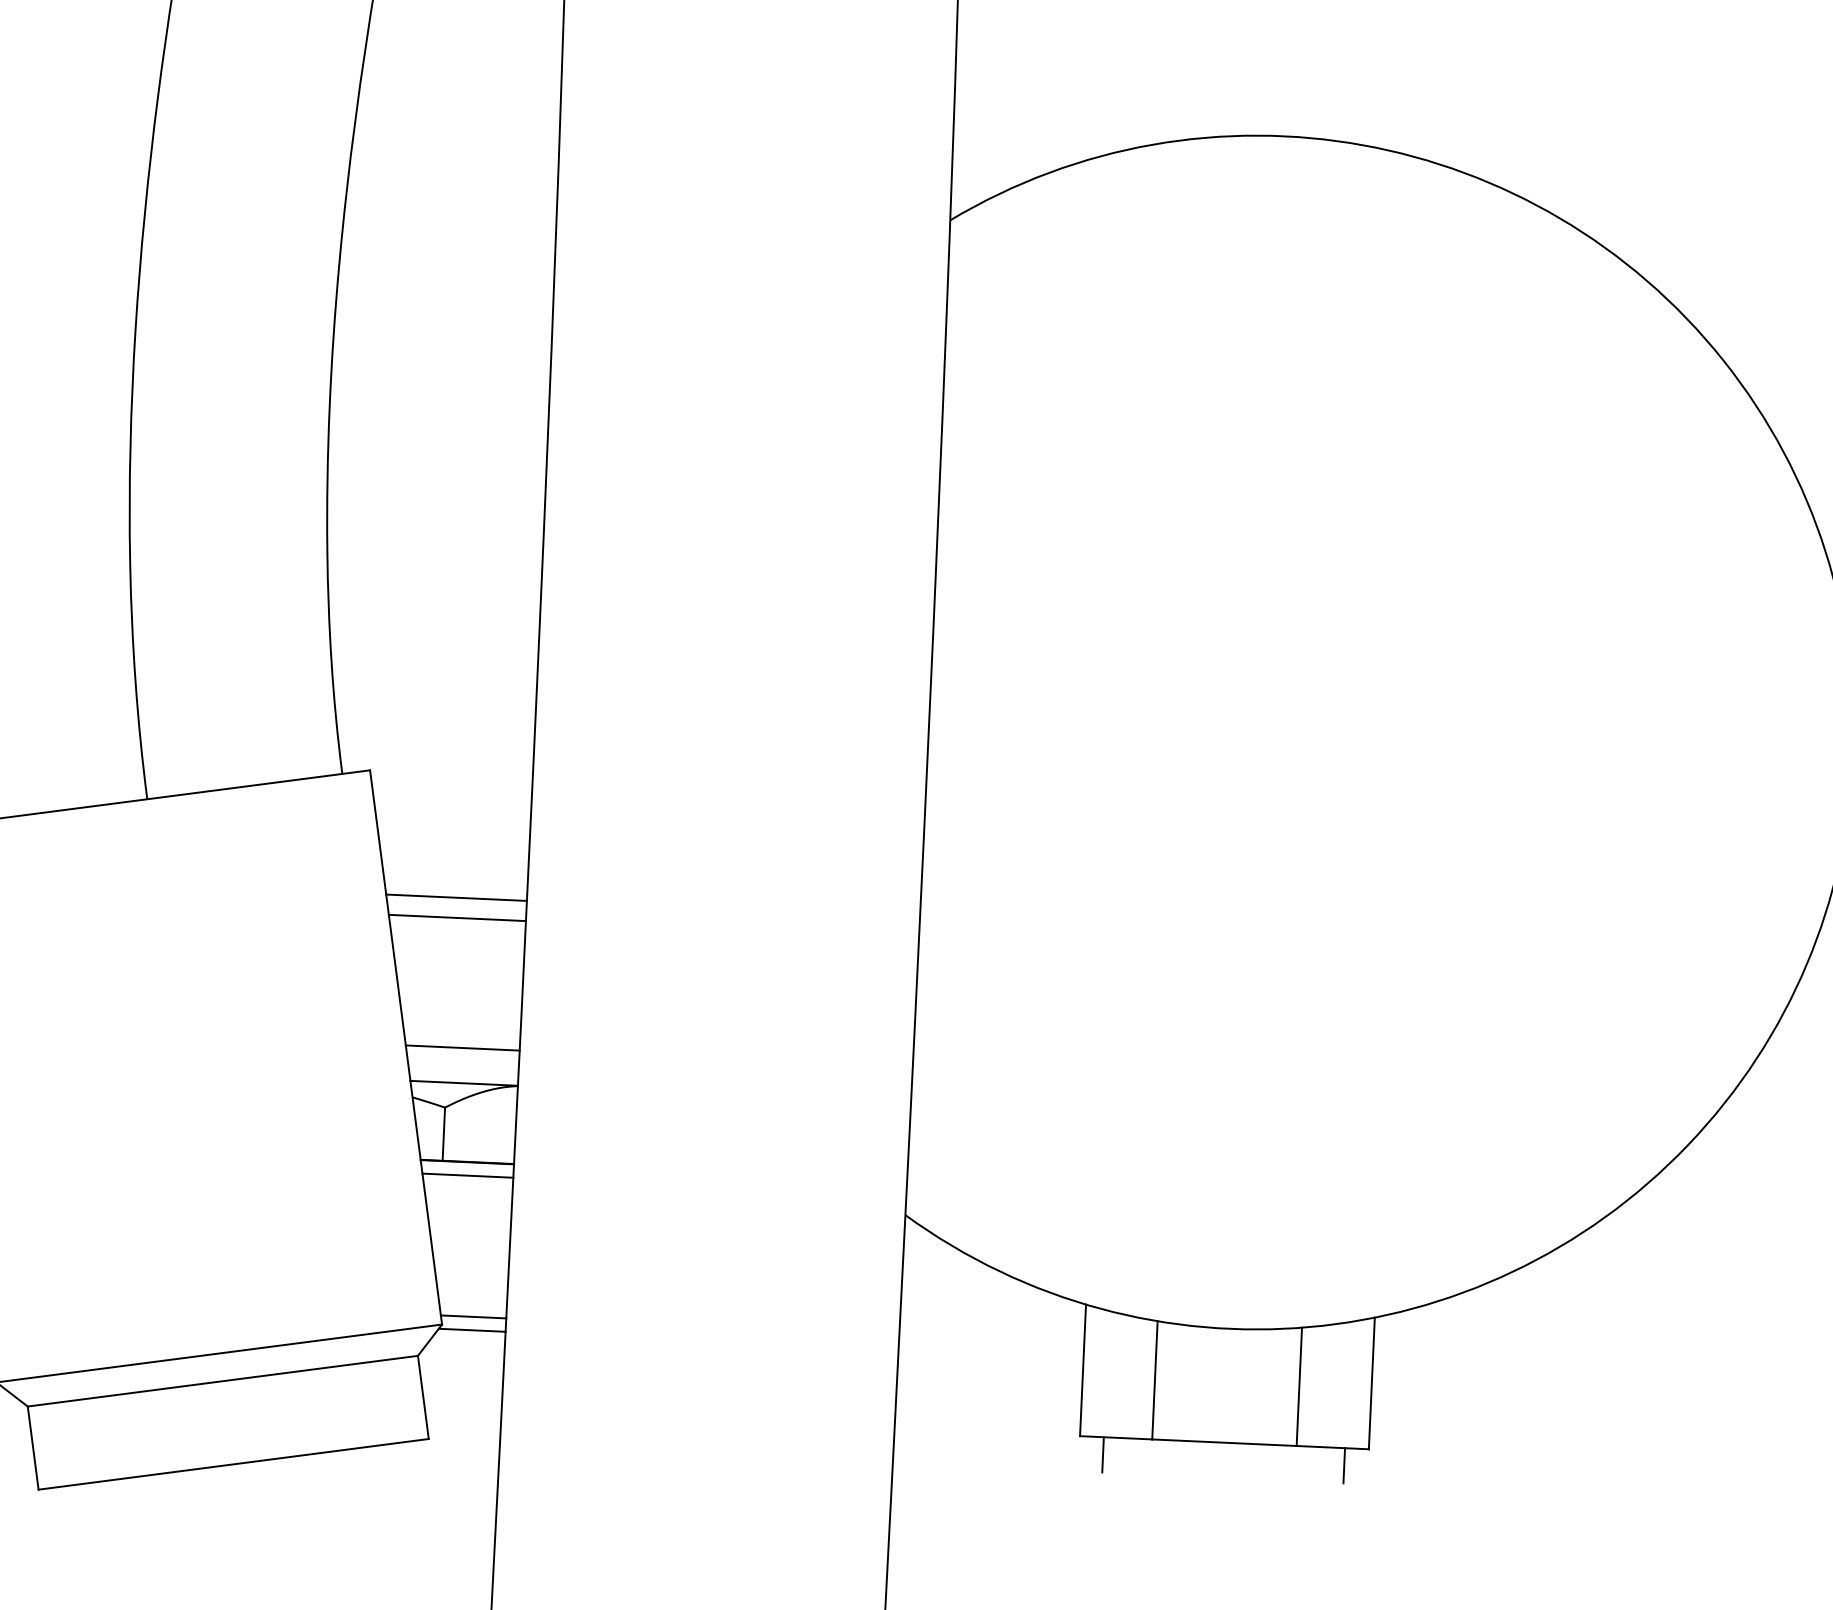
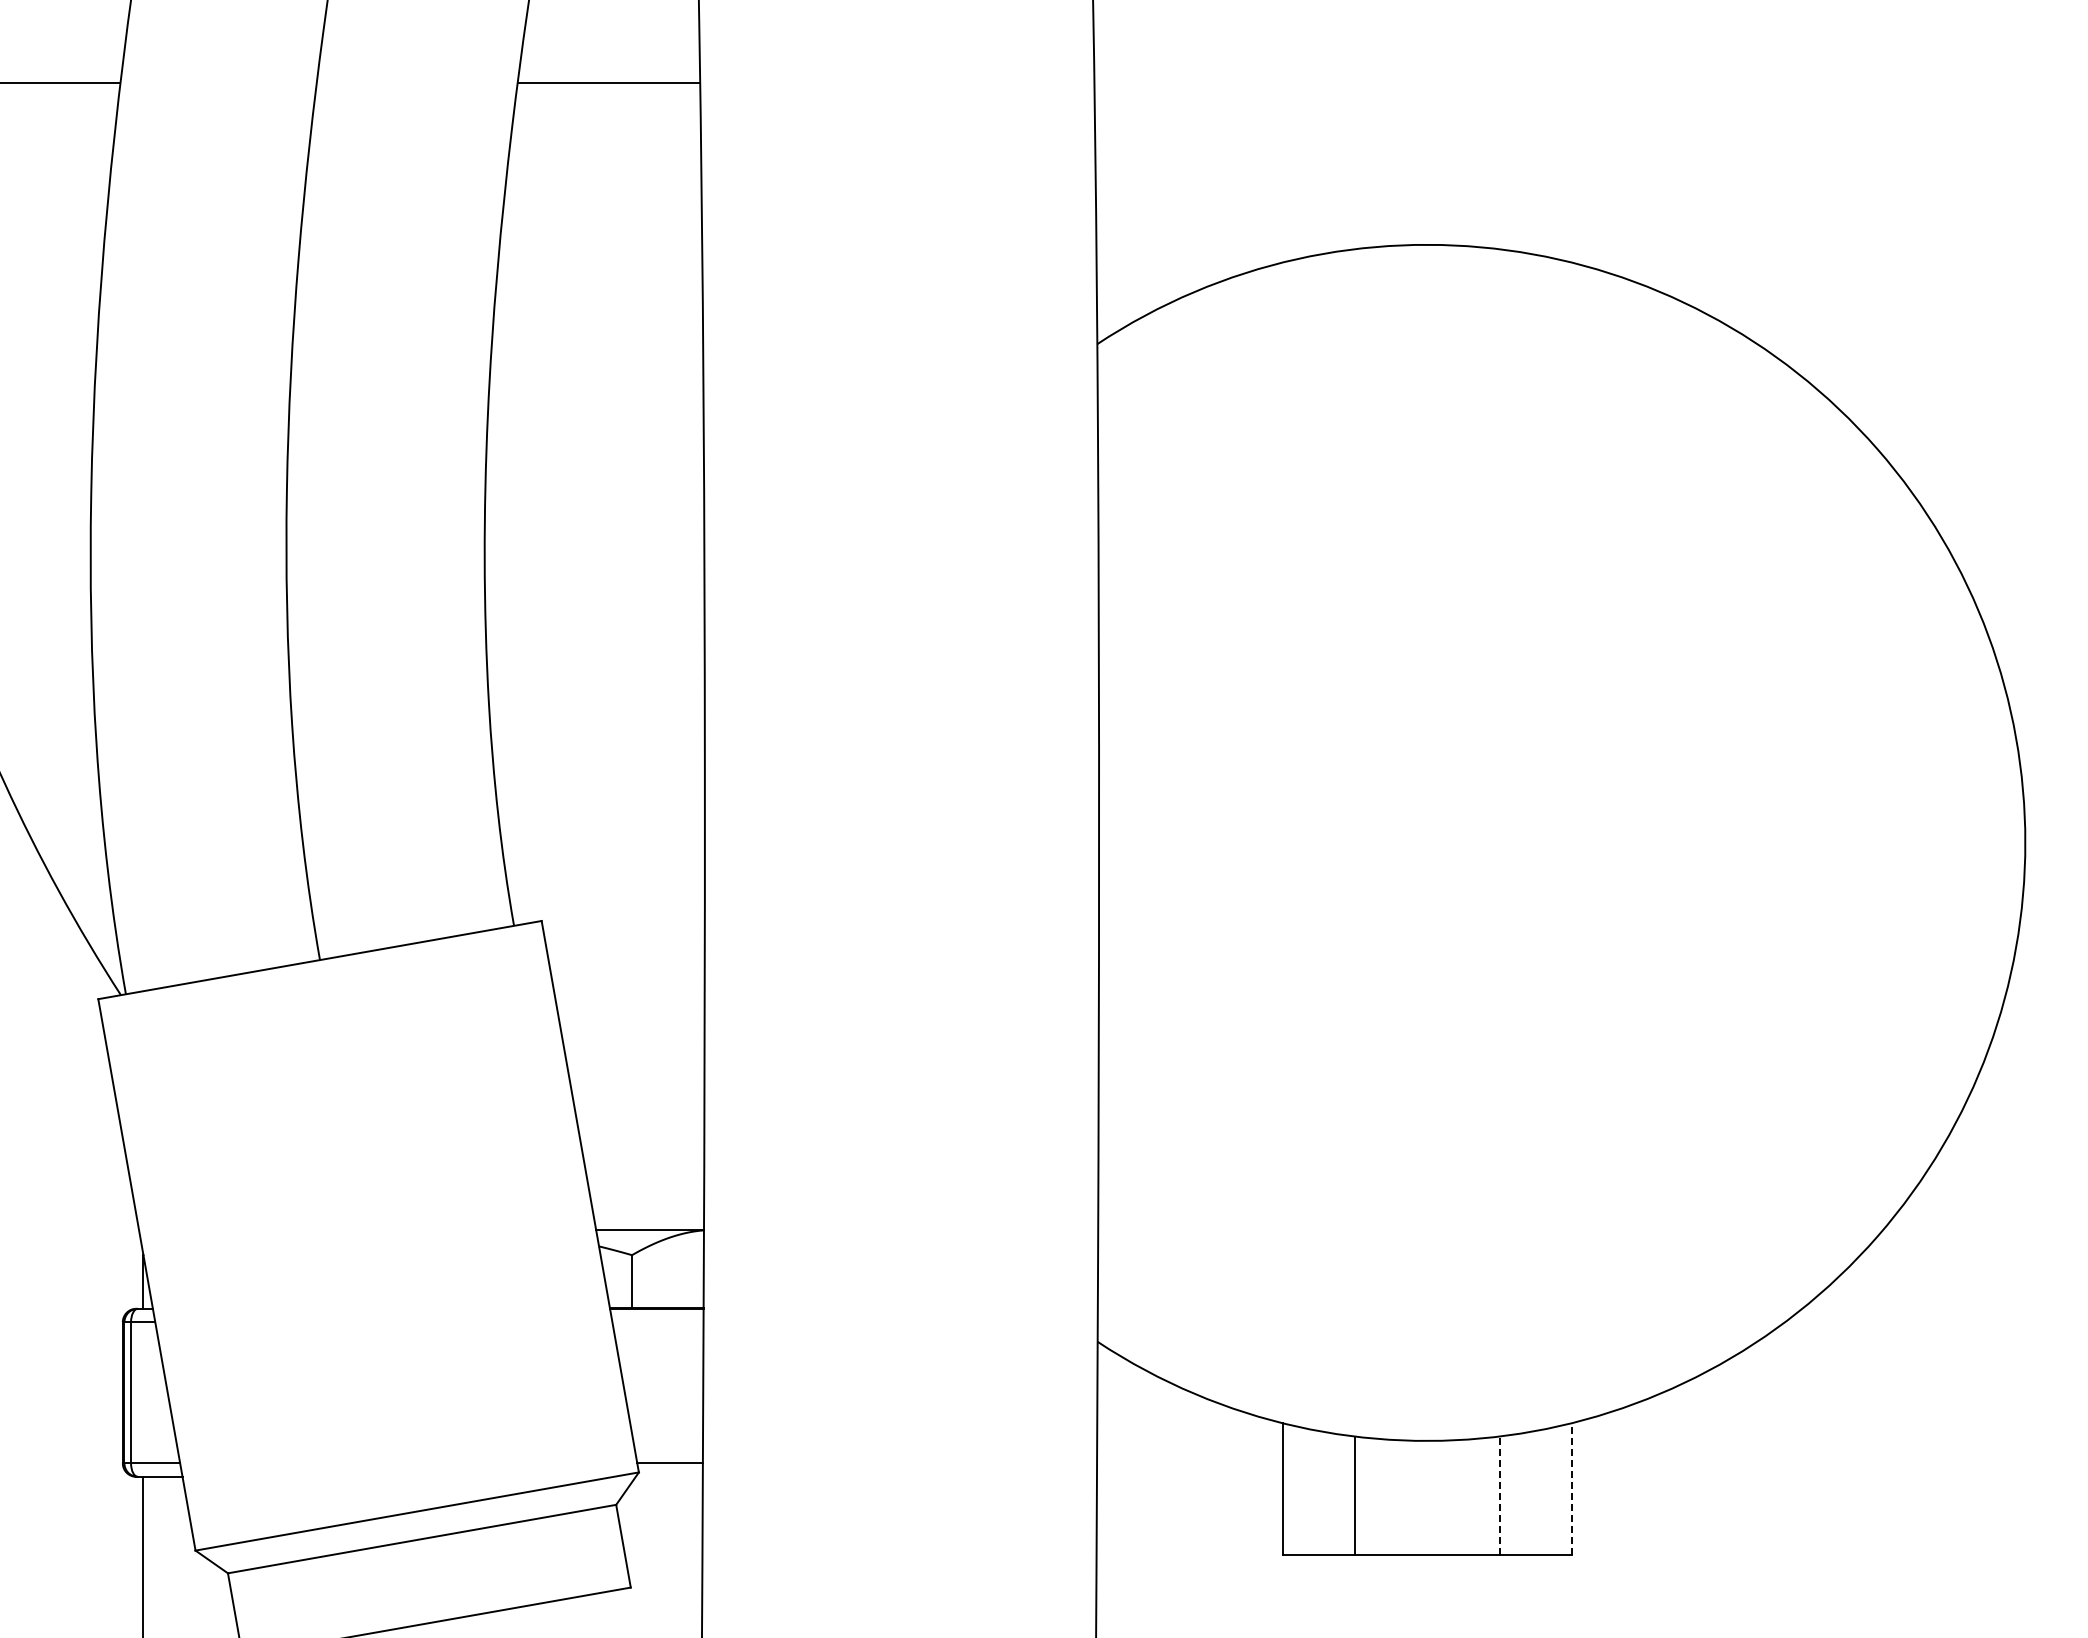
line: (456, 897) -> (633, 1044), removed
line: (457, 917) -> (635, 1064), removed
line: (462, 1047) -> (646, 1194), removed
line: (467, 1175) -> (657, 1322), removed
line: (471, 1329) -> (668, 1476), removed
line: (1372, 1382) -> (1572, 1488), solid -> dashed
line: (1299, 1386) -> (1499, 1495), solid -> dashed
line: (1103, 1454) -> (1306, 1572), removed
line: (1344, 1465) -> (1548, 1572), removed

